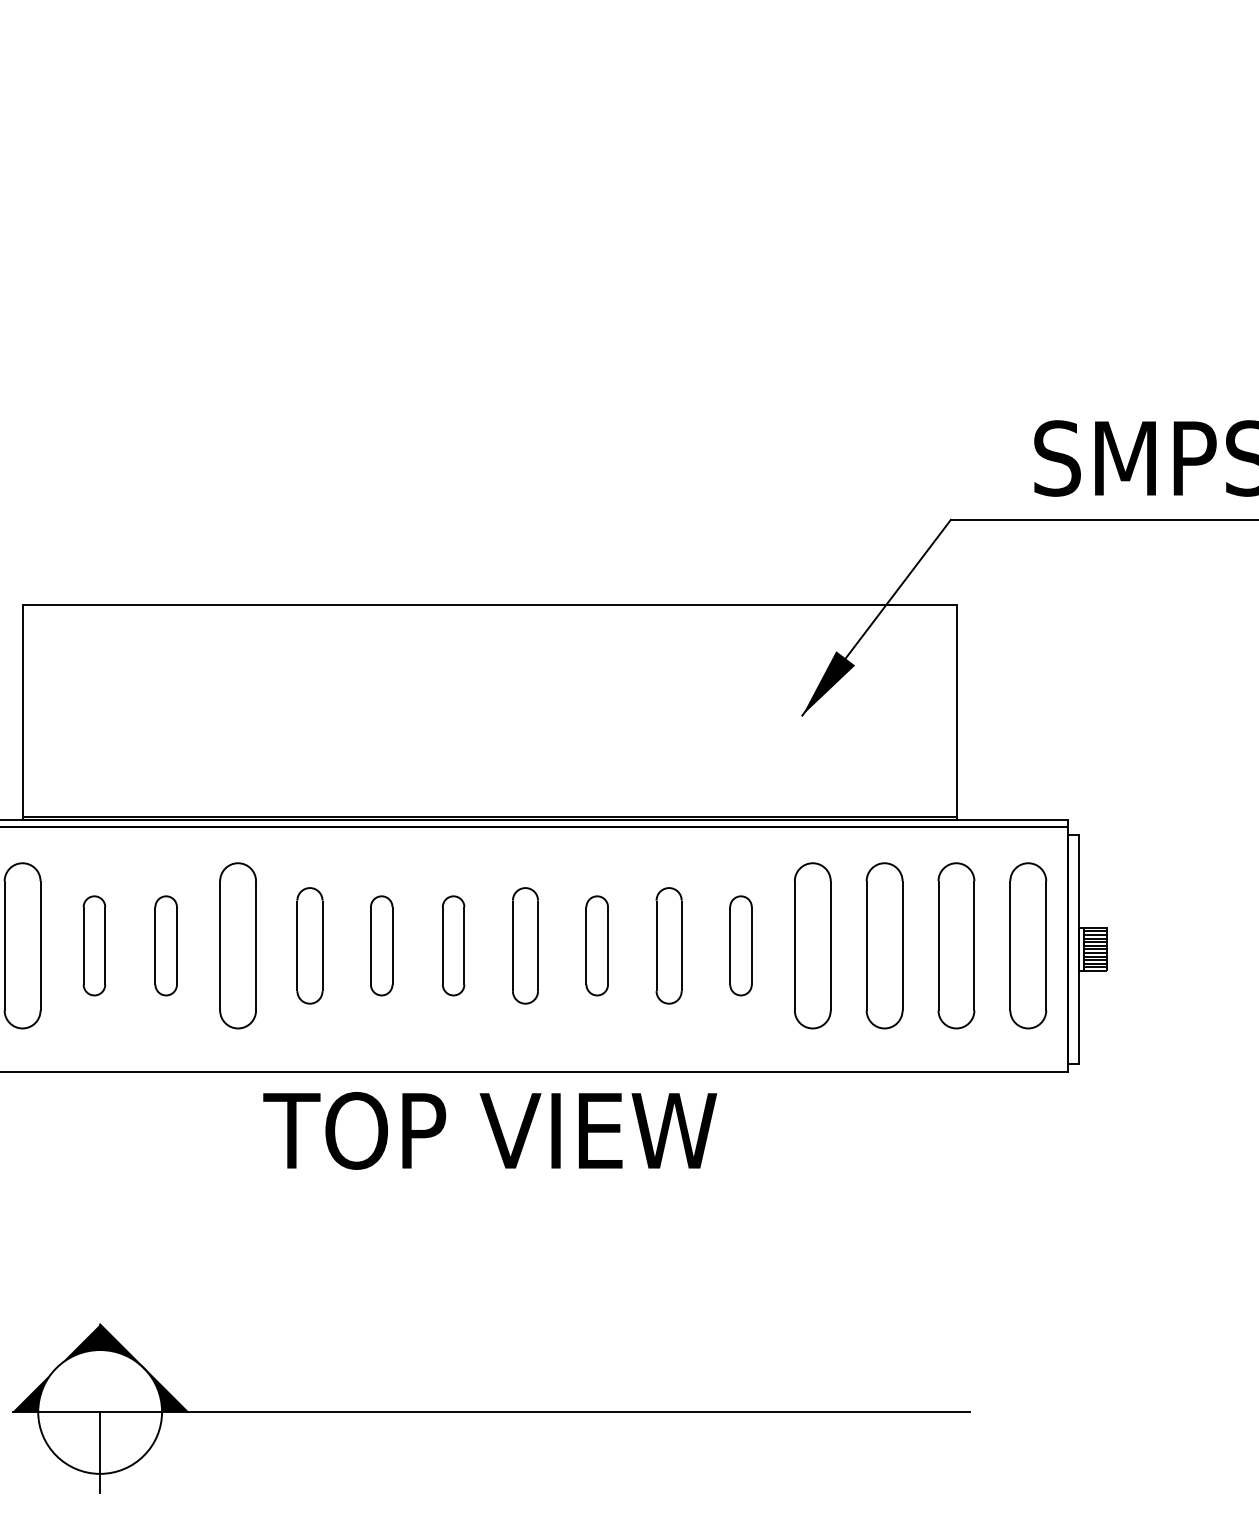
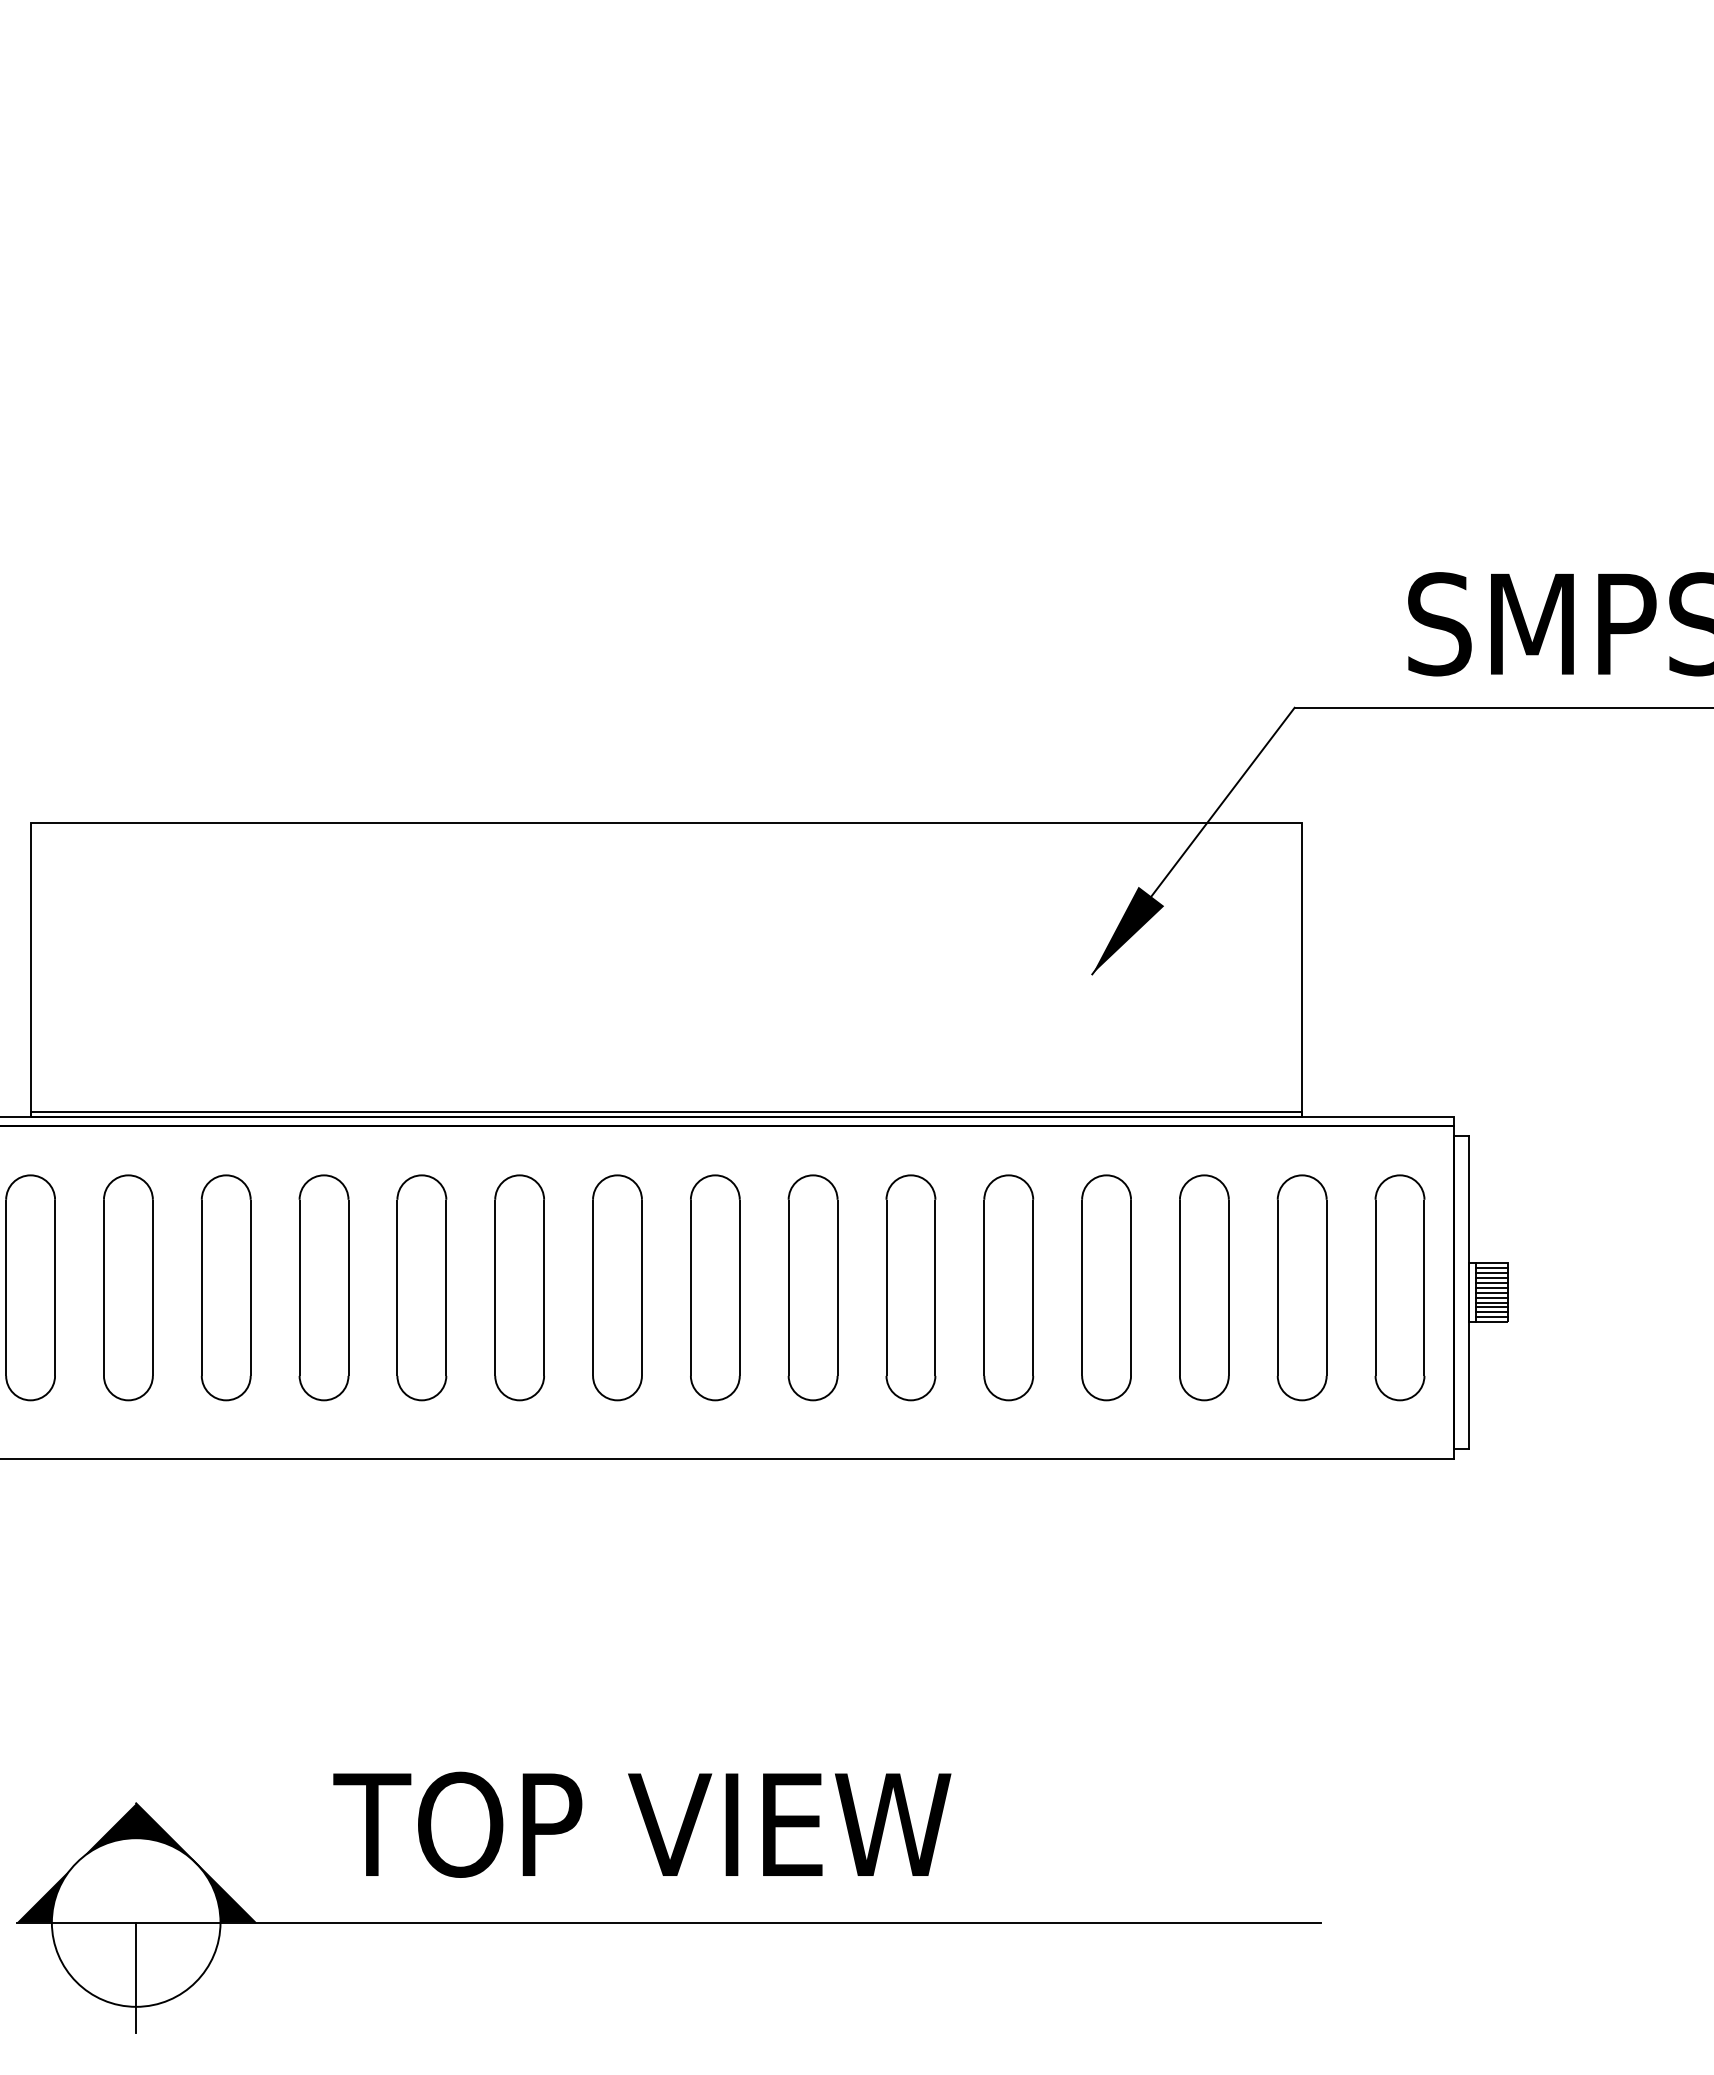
part: (94, 945) -> (128, 1287), size x1.67
part: (165, 945) -> (225, 1287), size x1.67
part: (309, 945) -> (421, 1287), size x1.43
part: (381, 945) -> (519, 1287), size x1.67
part: (453, 945) -> (617, 1287), size x1.67
part: (525, 945) -> (715, 1287), size x1.43
part: (596, 945) -> (812, 1287), size x1.67
part: (668, 945) -> (910, 1287), size x1.43
part: (740, 945) -> (1008, 1287), size x1.67
text: (490, 1130) -> (642, 1824), moved

